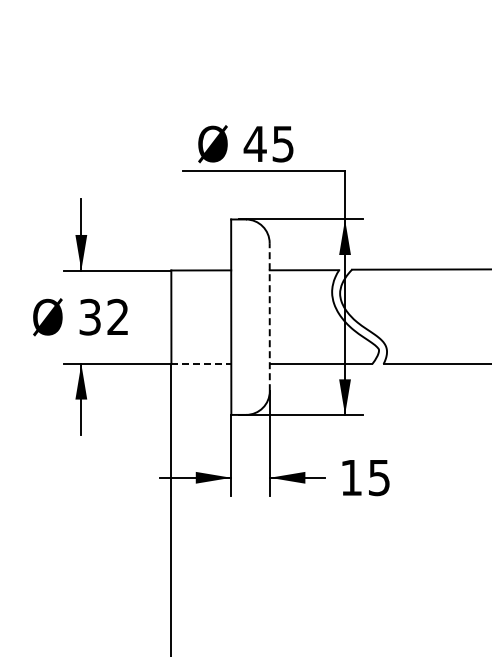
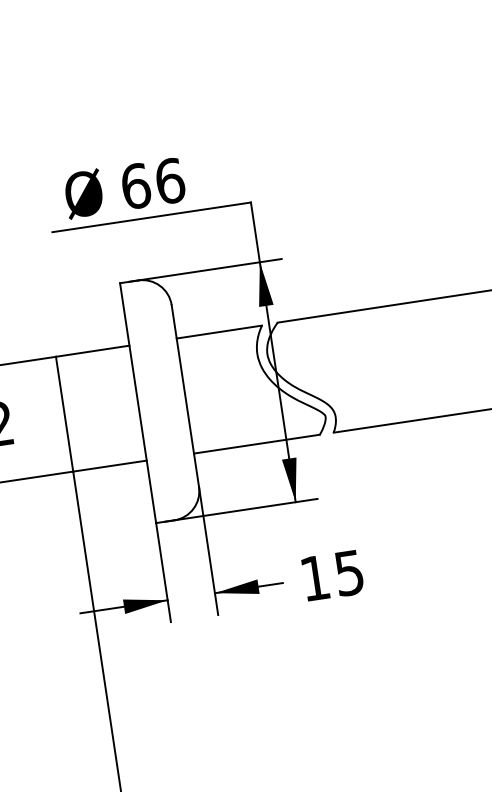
text: (268, 143) -> (151, 183), 45 -> 66
line: (269, 316) -> (184, 395), dashed -> solid
line: (201, 364) -> (110, 466), dashed -> solid

